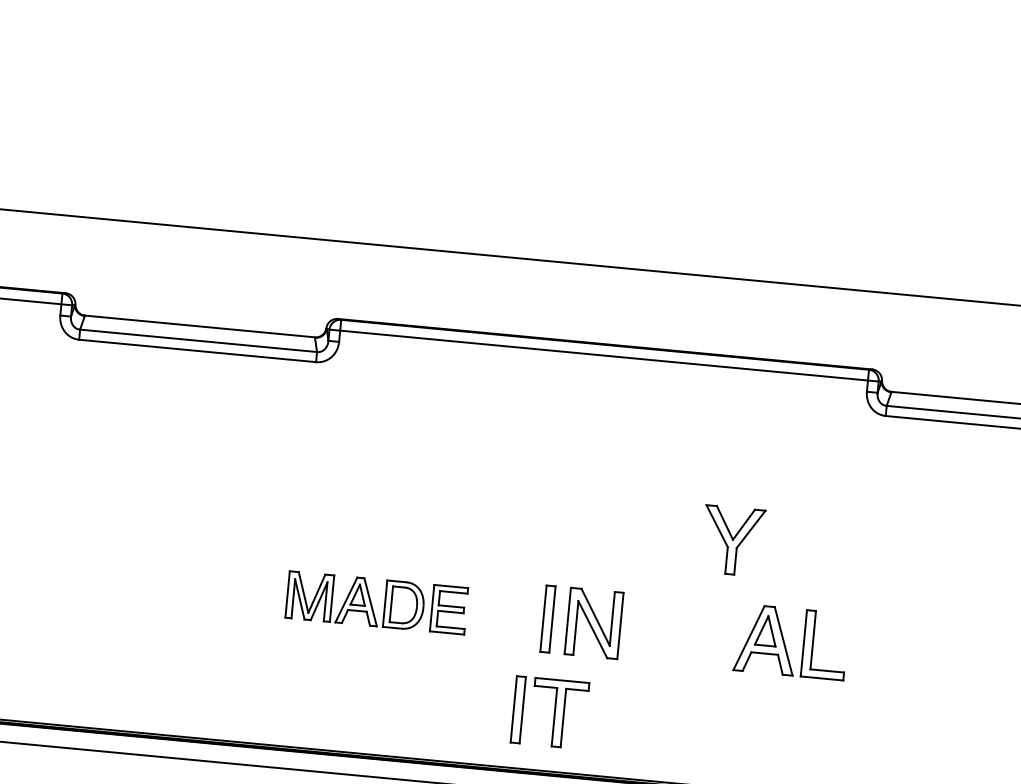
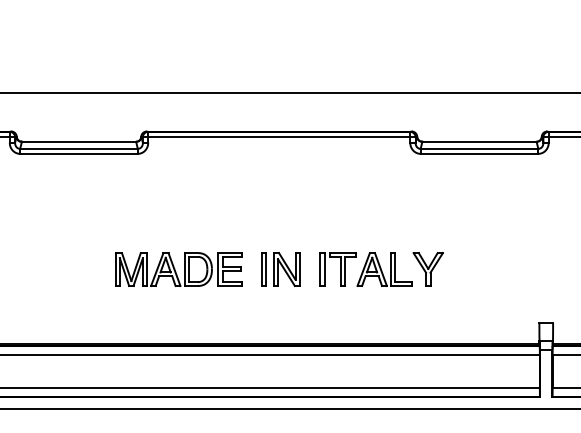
part: (731, 540) -> (427, 269), moved
part: (375, 602) -> (178, 269), size x1.43
part: (548, 712) -> (337, 269), moved

